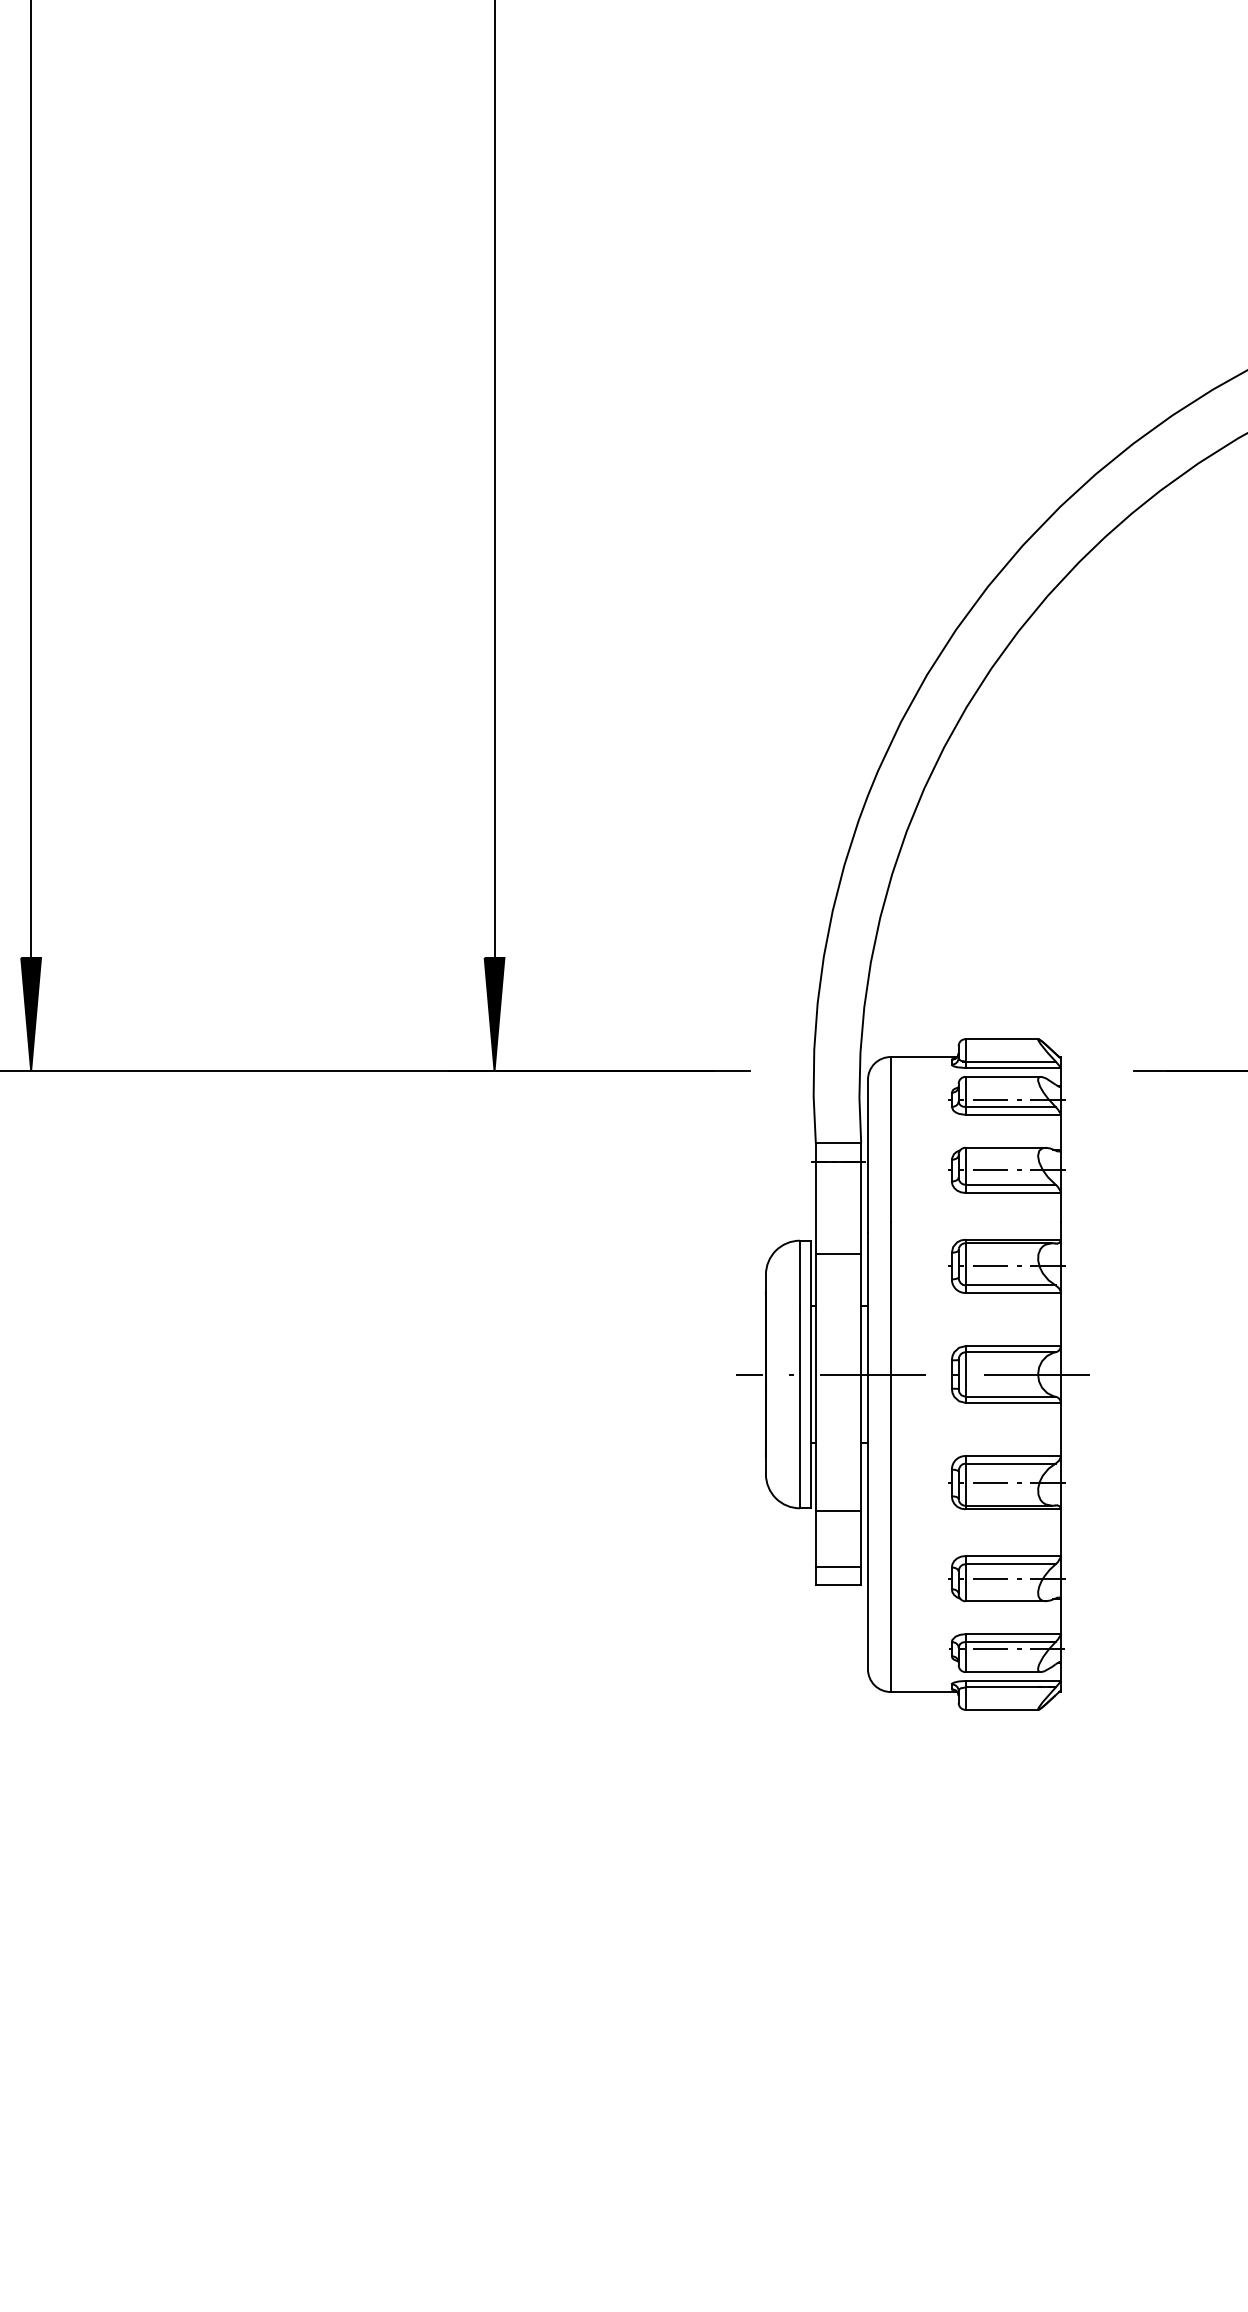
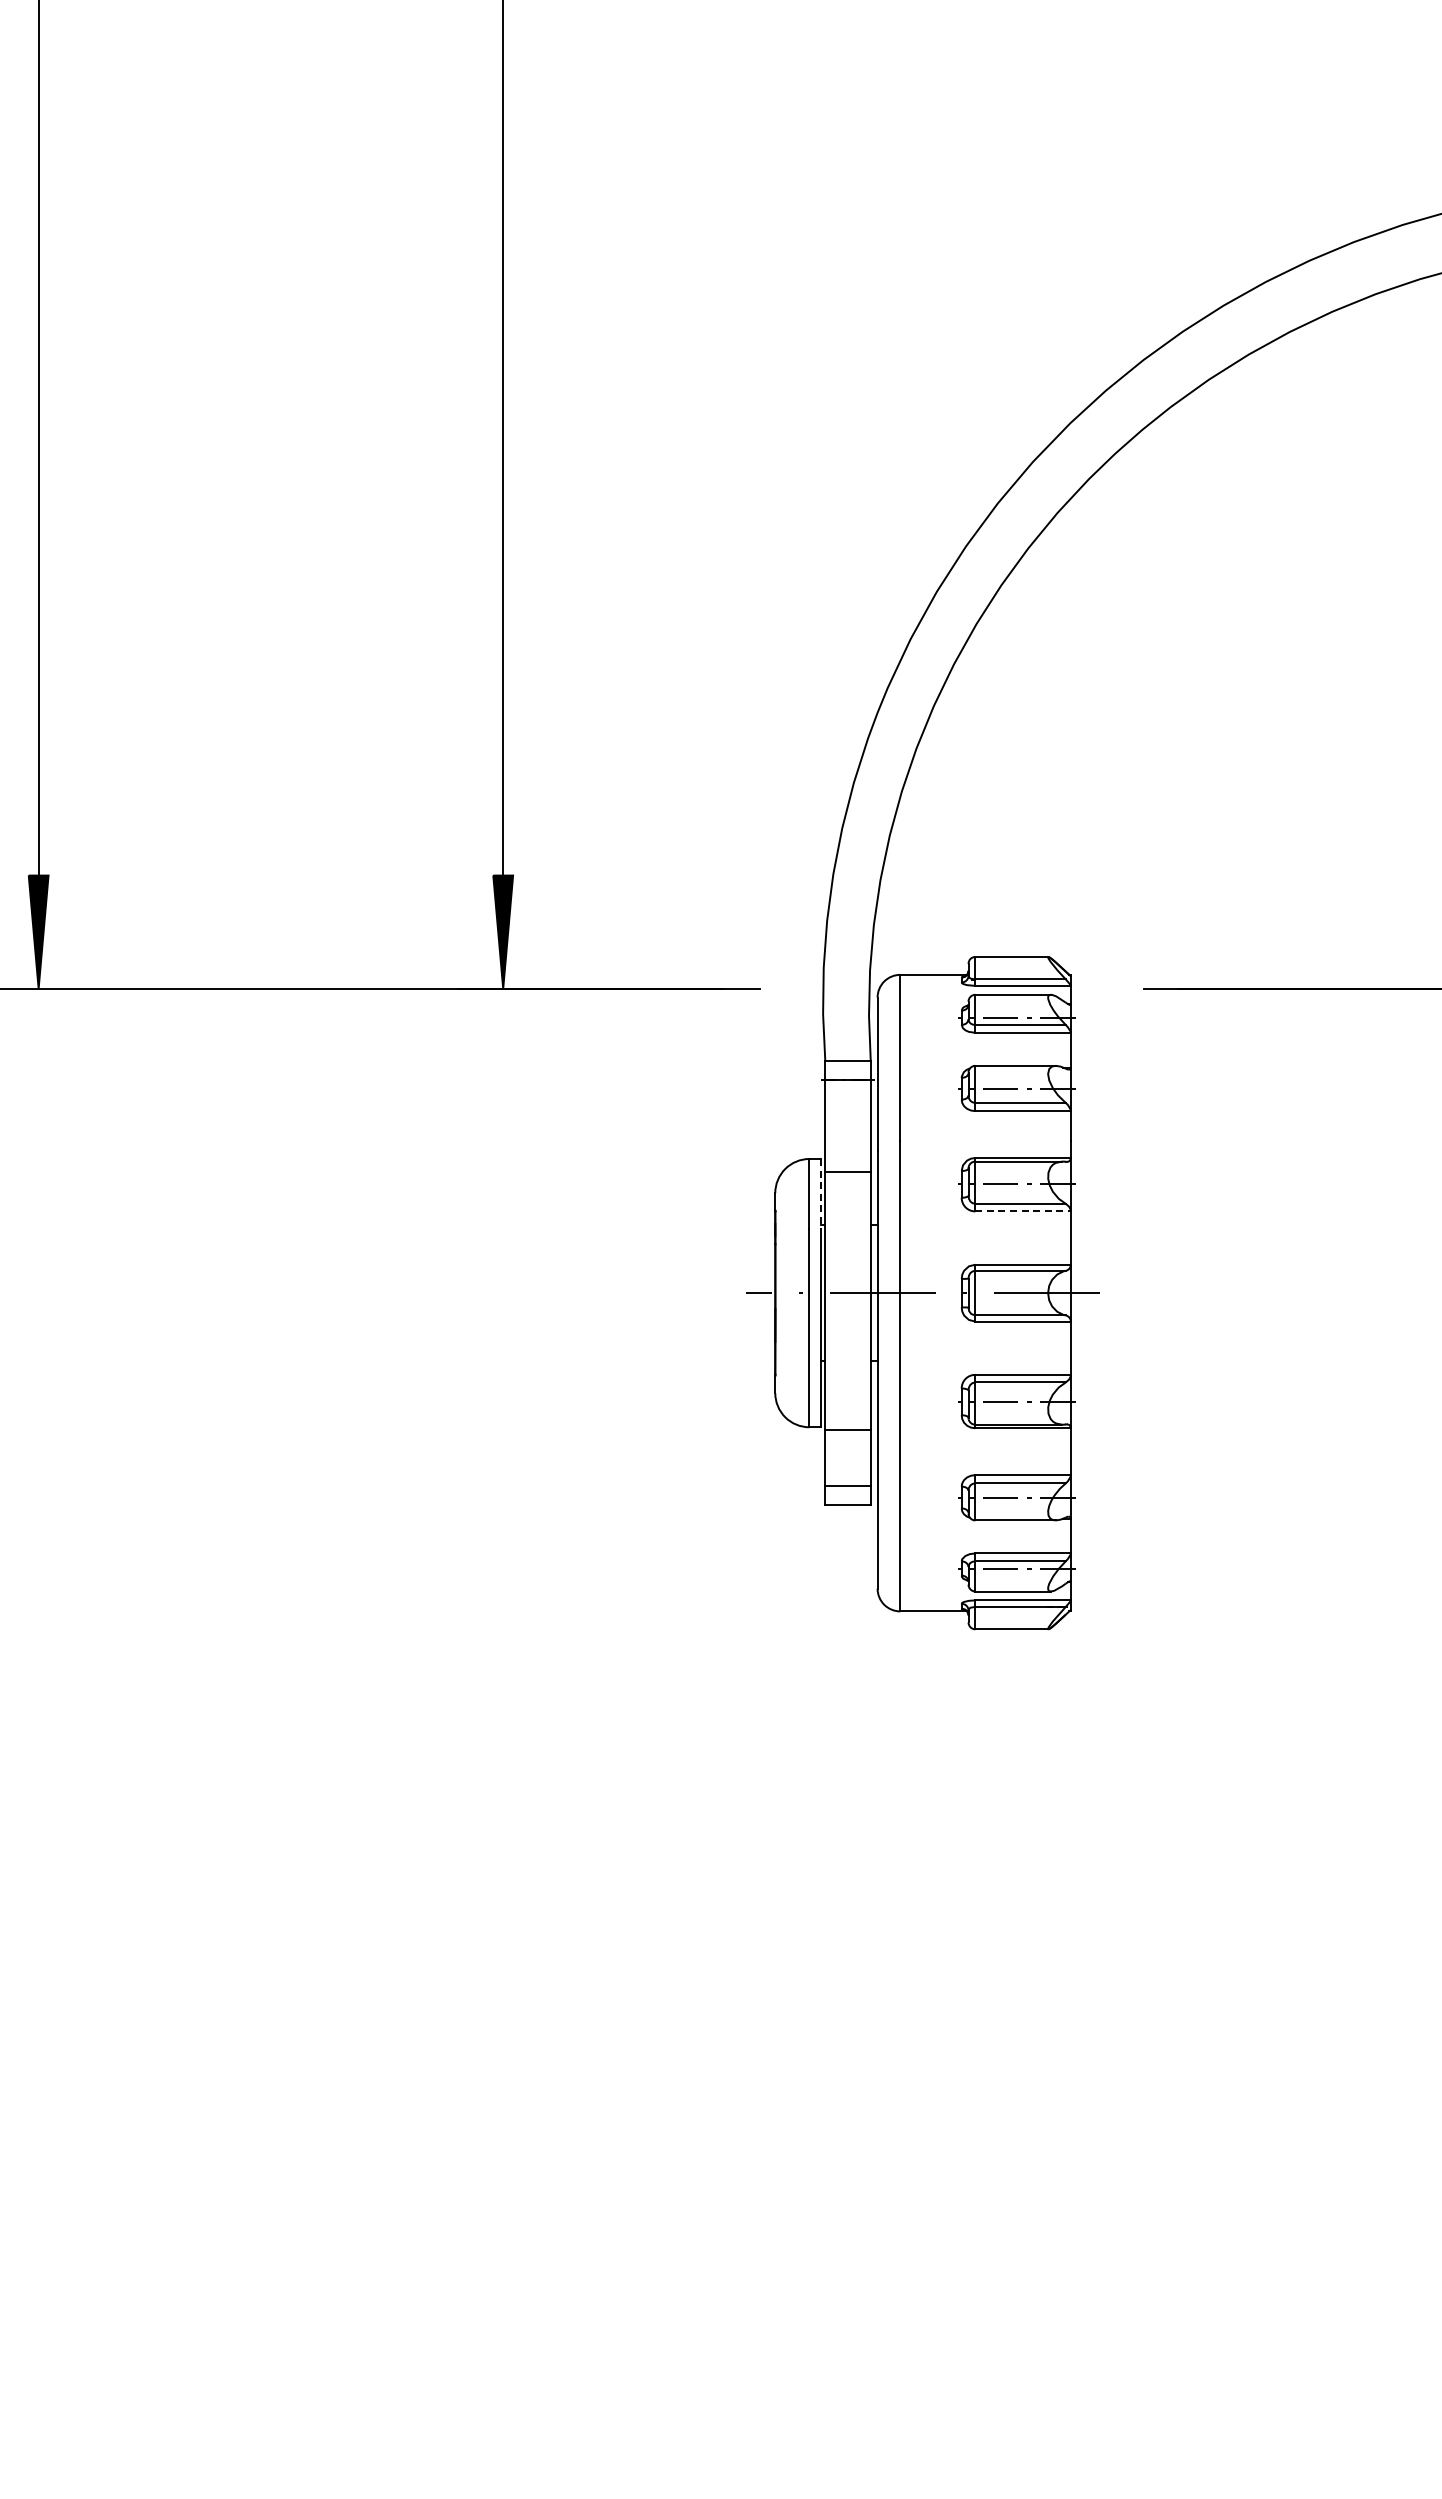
line: (811, 1275) -> (820, 1193), solid -> dashed
line: (1013, 1293) -> (1023, 1211), solid -> dashed

